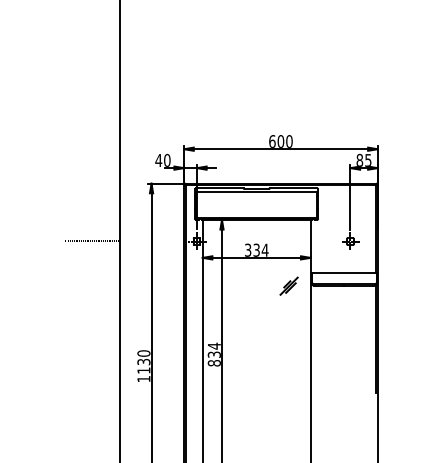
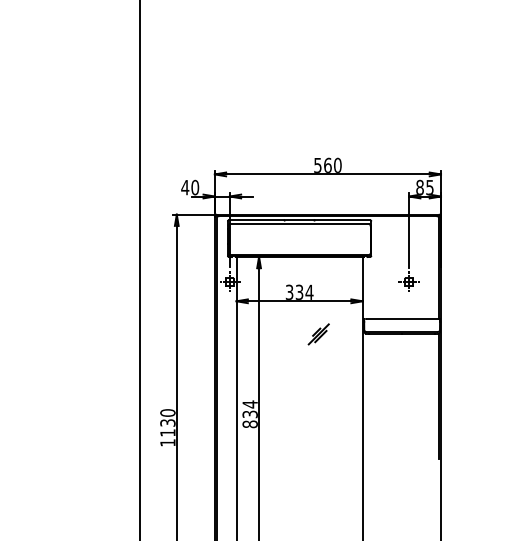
text: (276, 141) -> (322, 165), 600 -> 560
line: (91, 240) -> (106, 281), removed
part: (288, 285) -> (318, 333), moved

